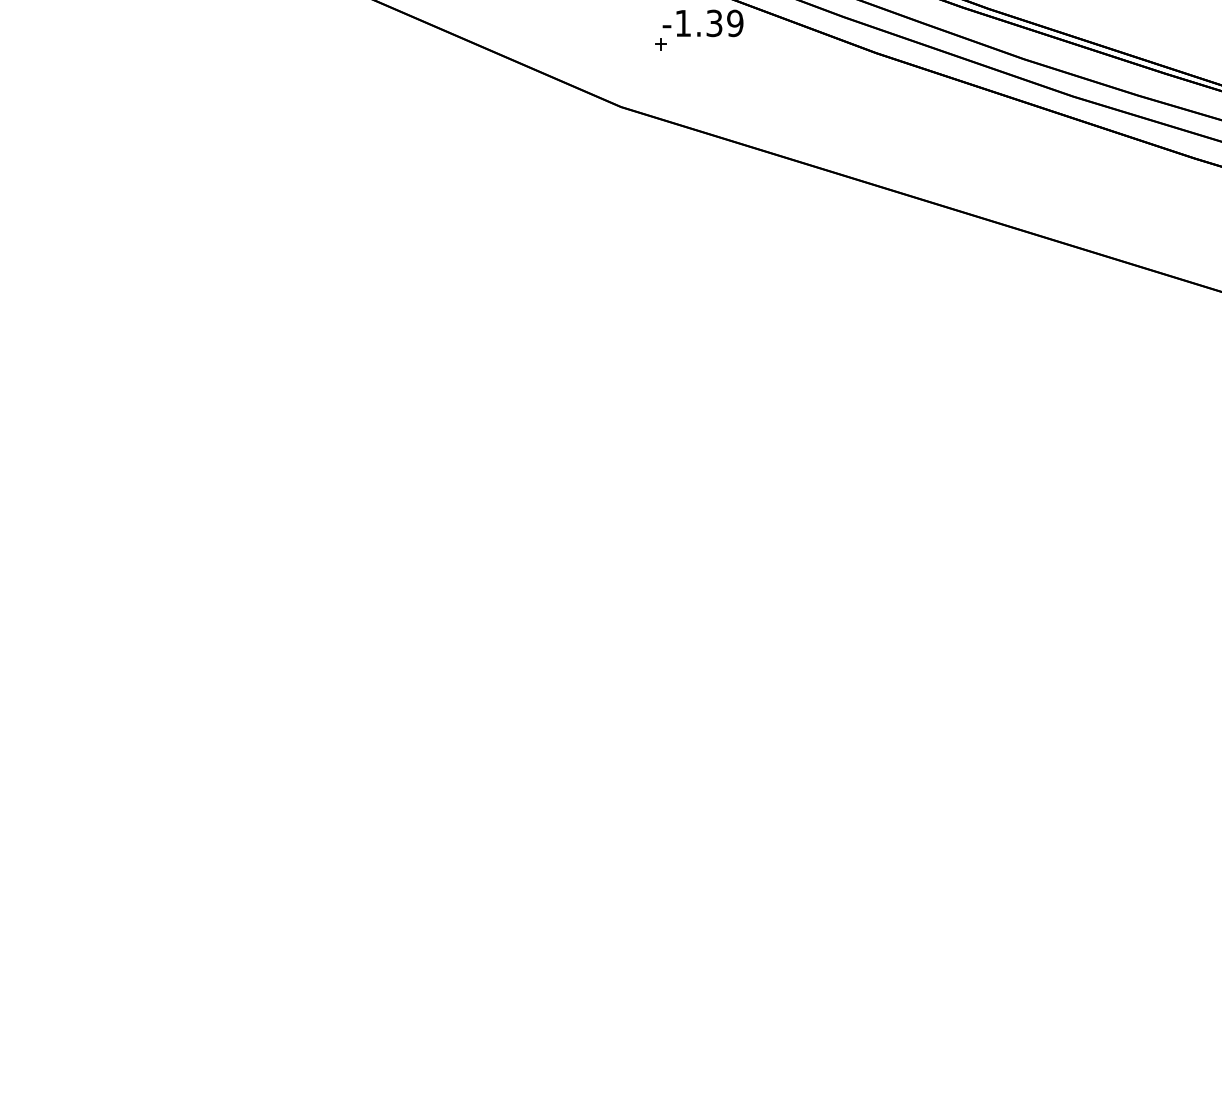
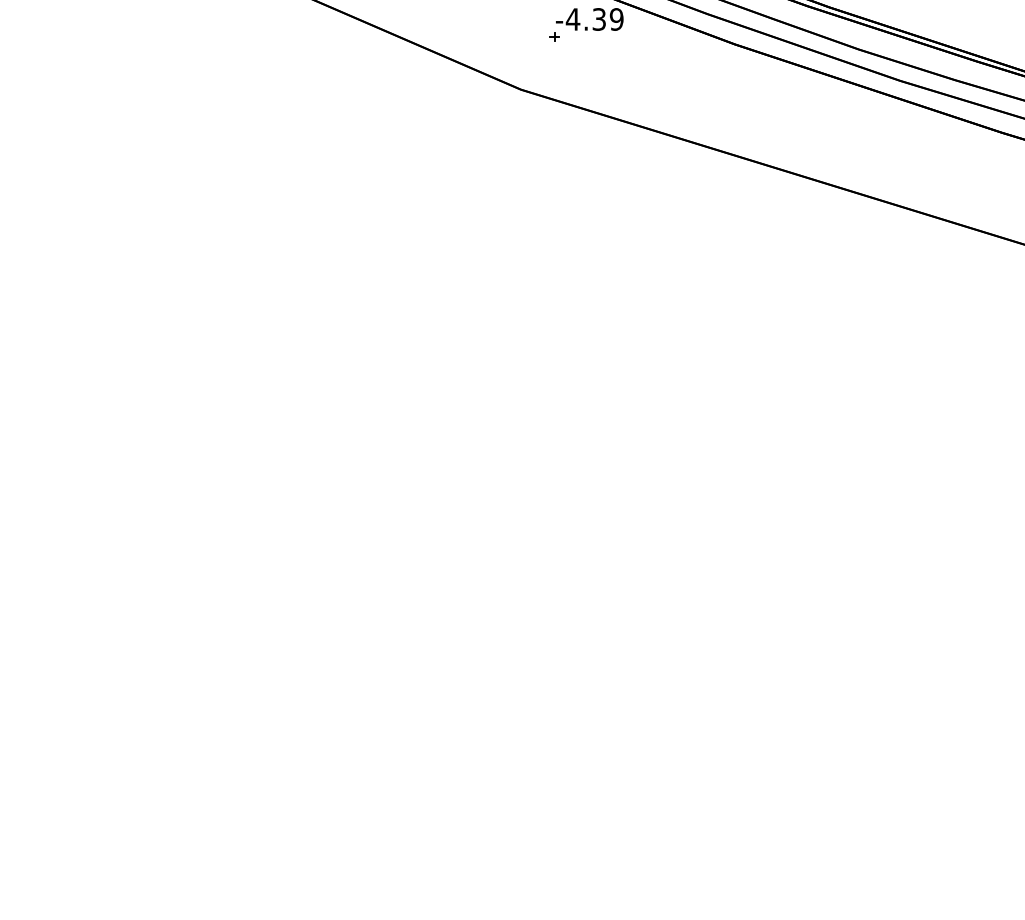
text: (682, 23) -> (572, 19), -1.39 -> -4.39

